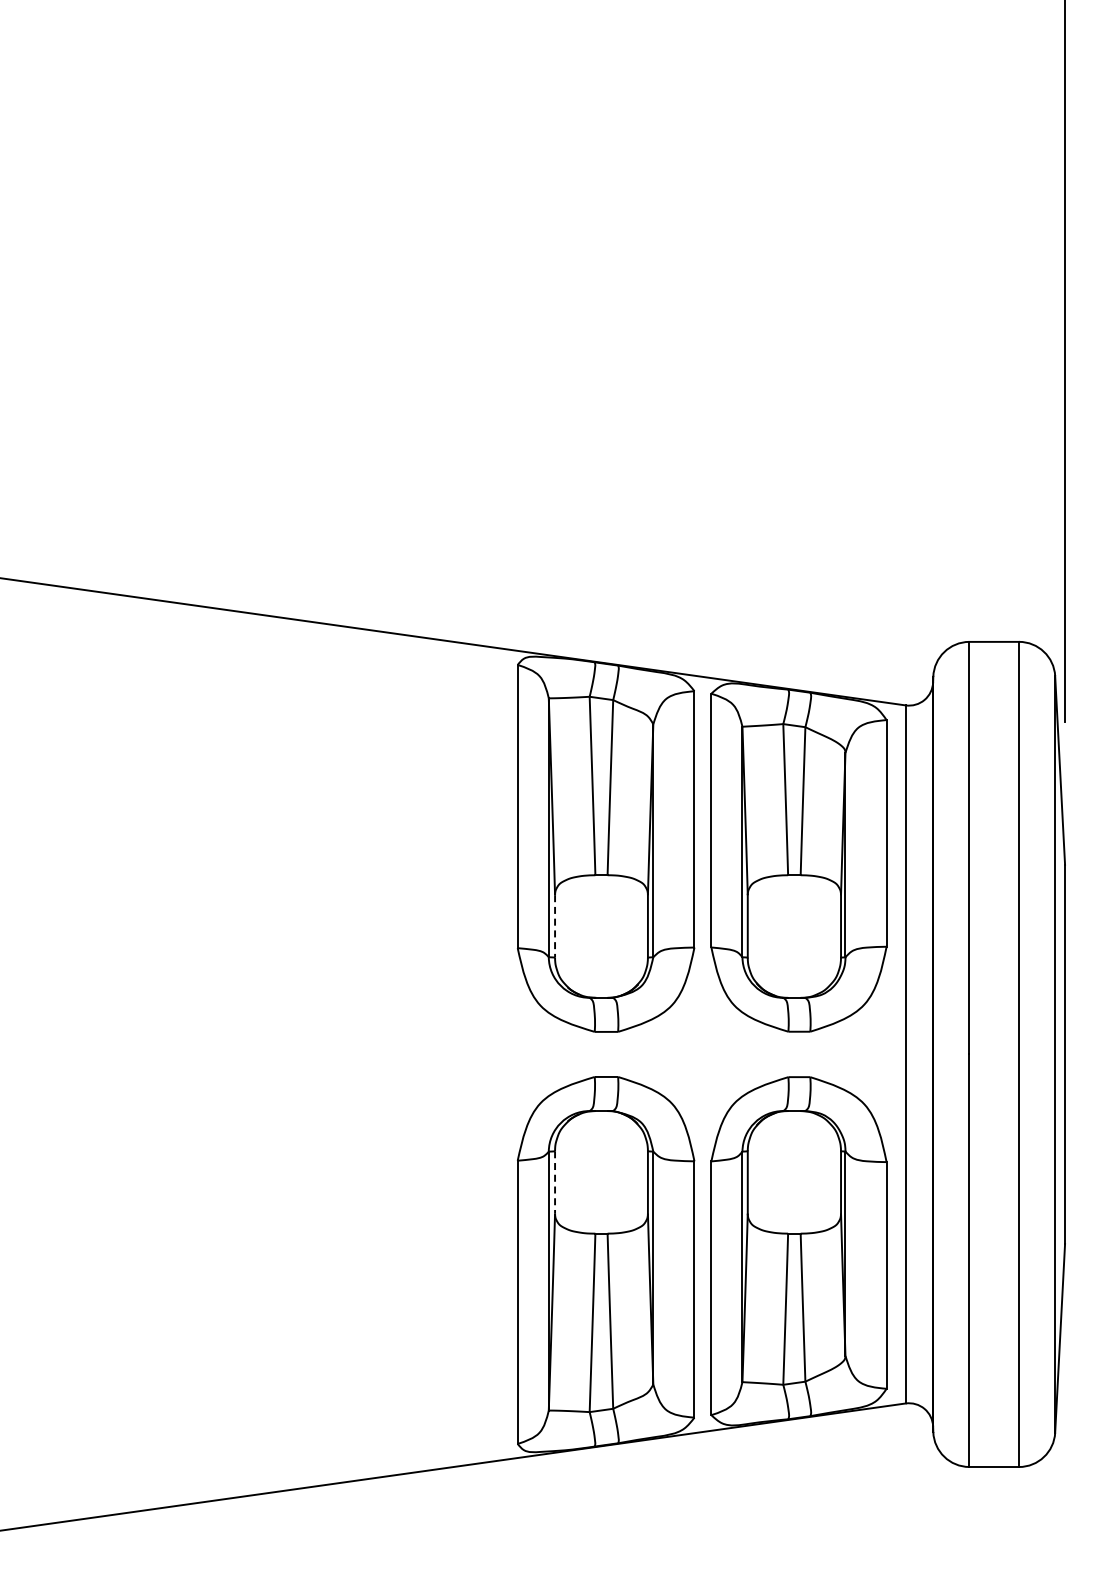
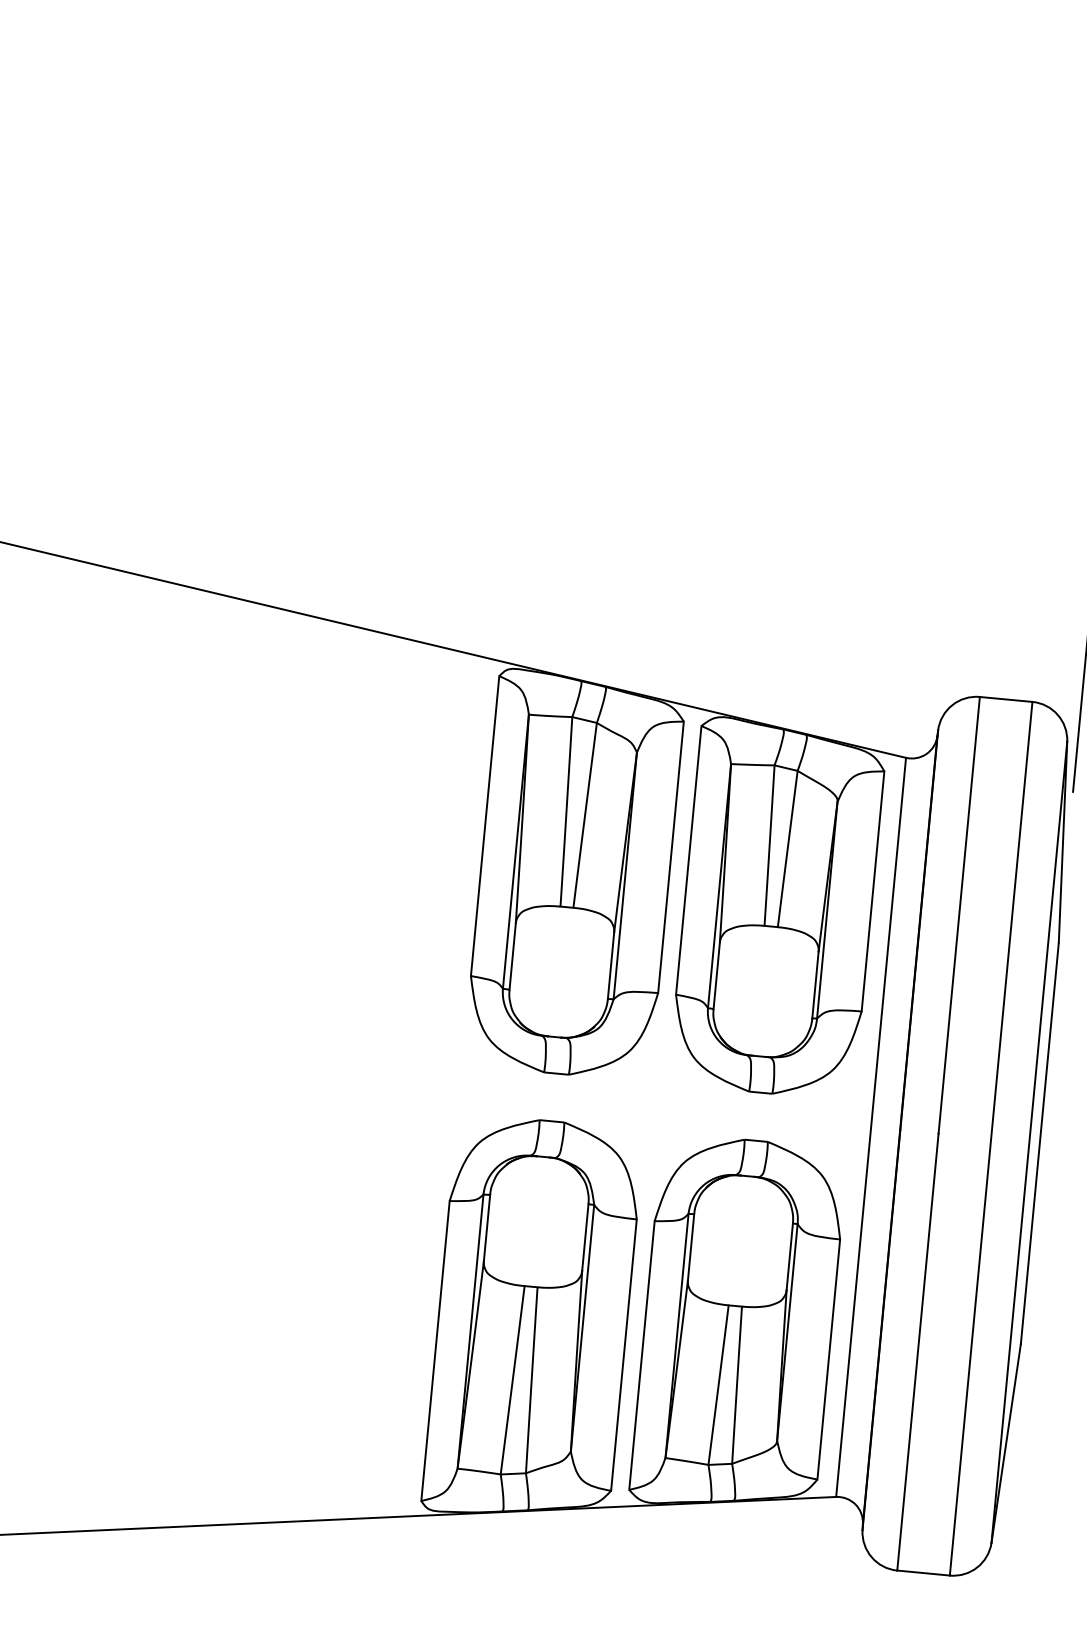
line: (555, 926) -> (513, 956), dashed -> solid
line: (555, 1182) -> (487, 1227), dashed -> solid

